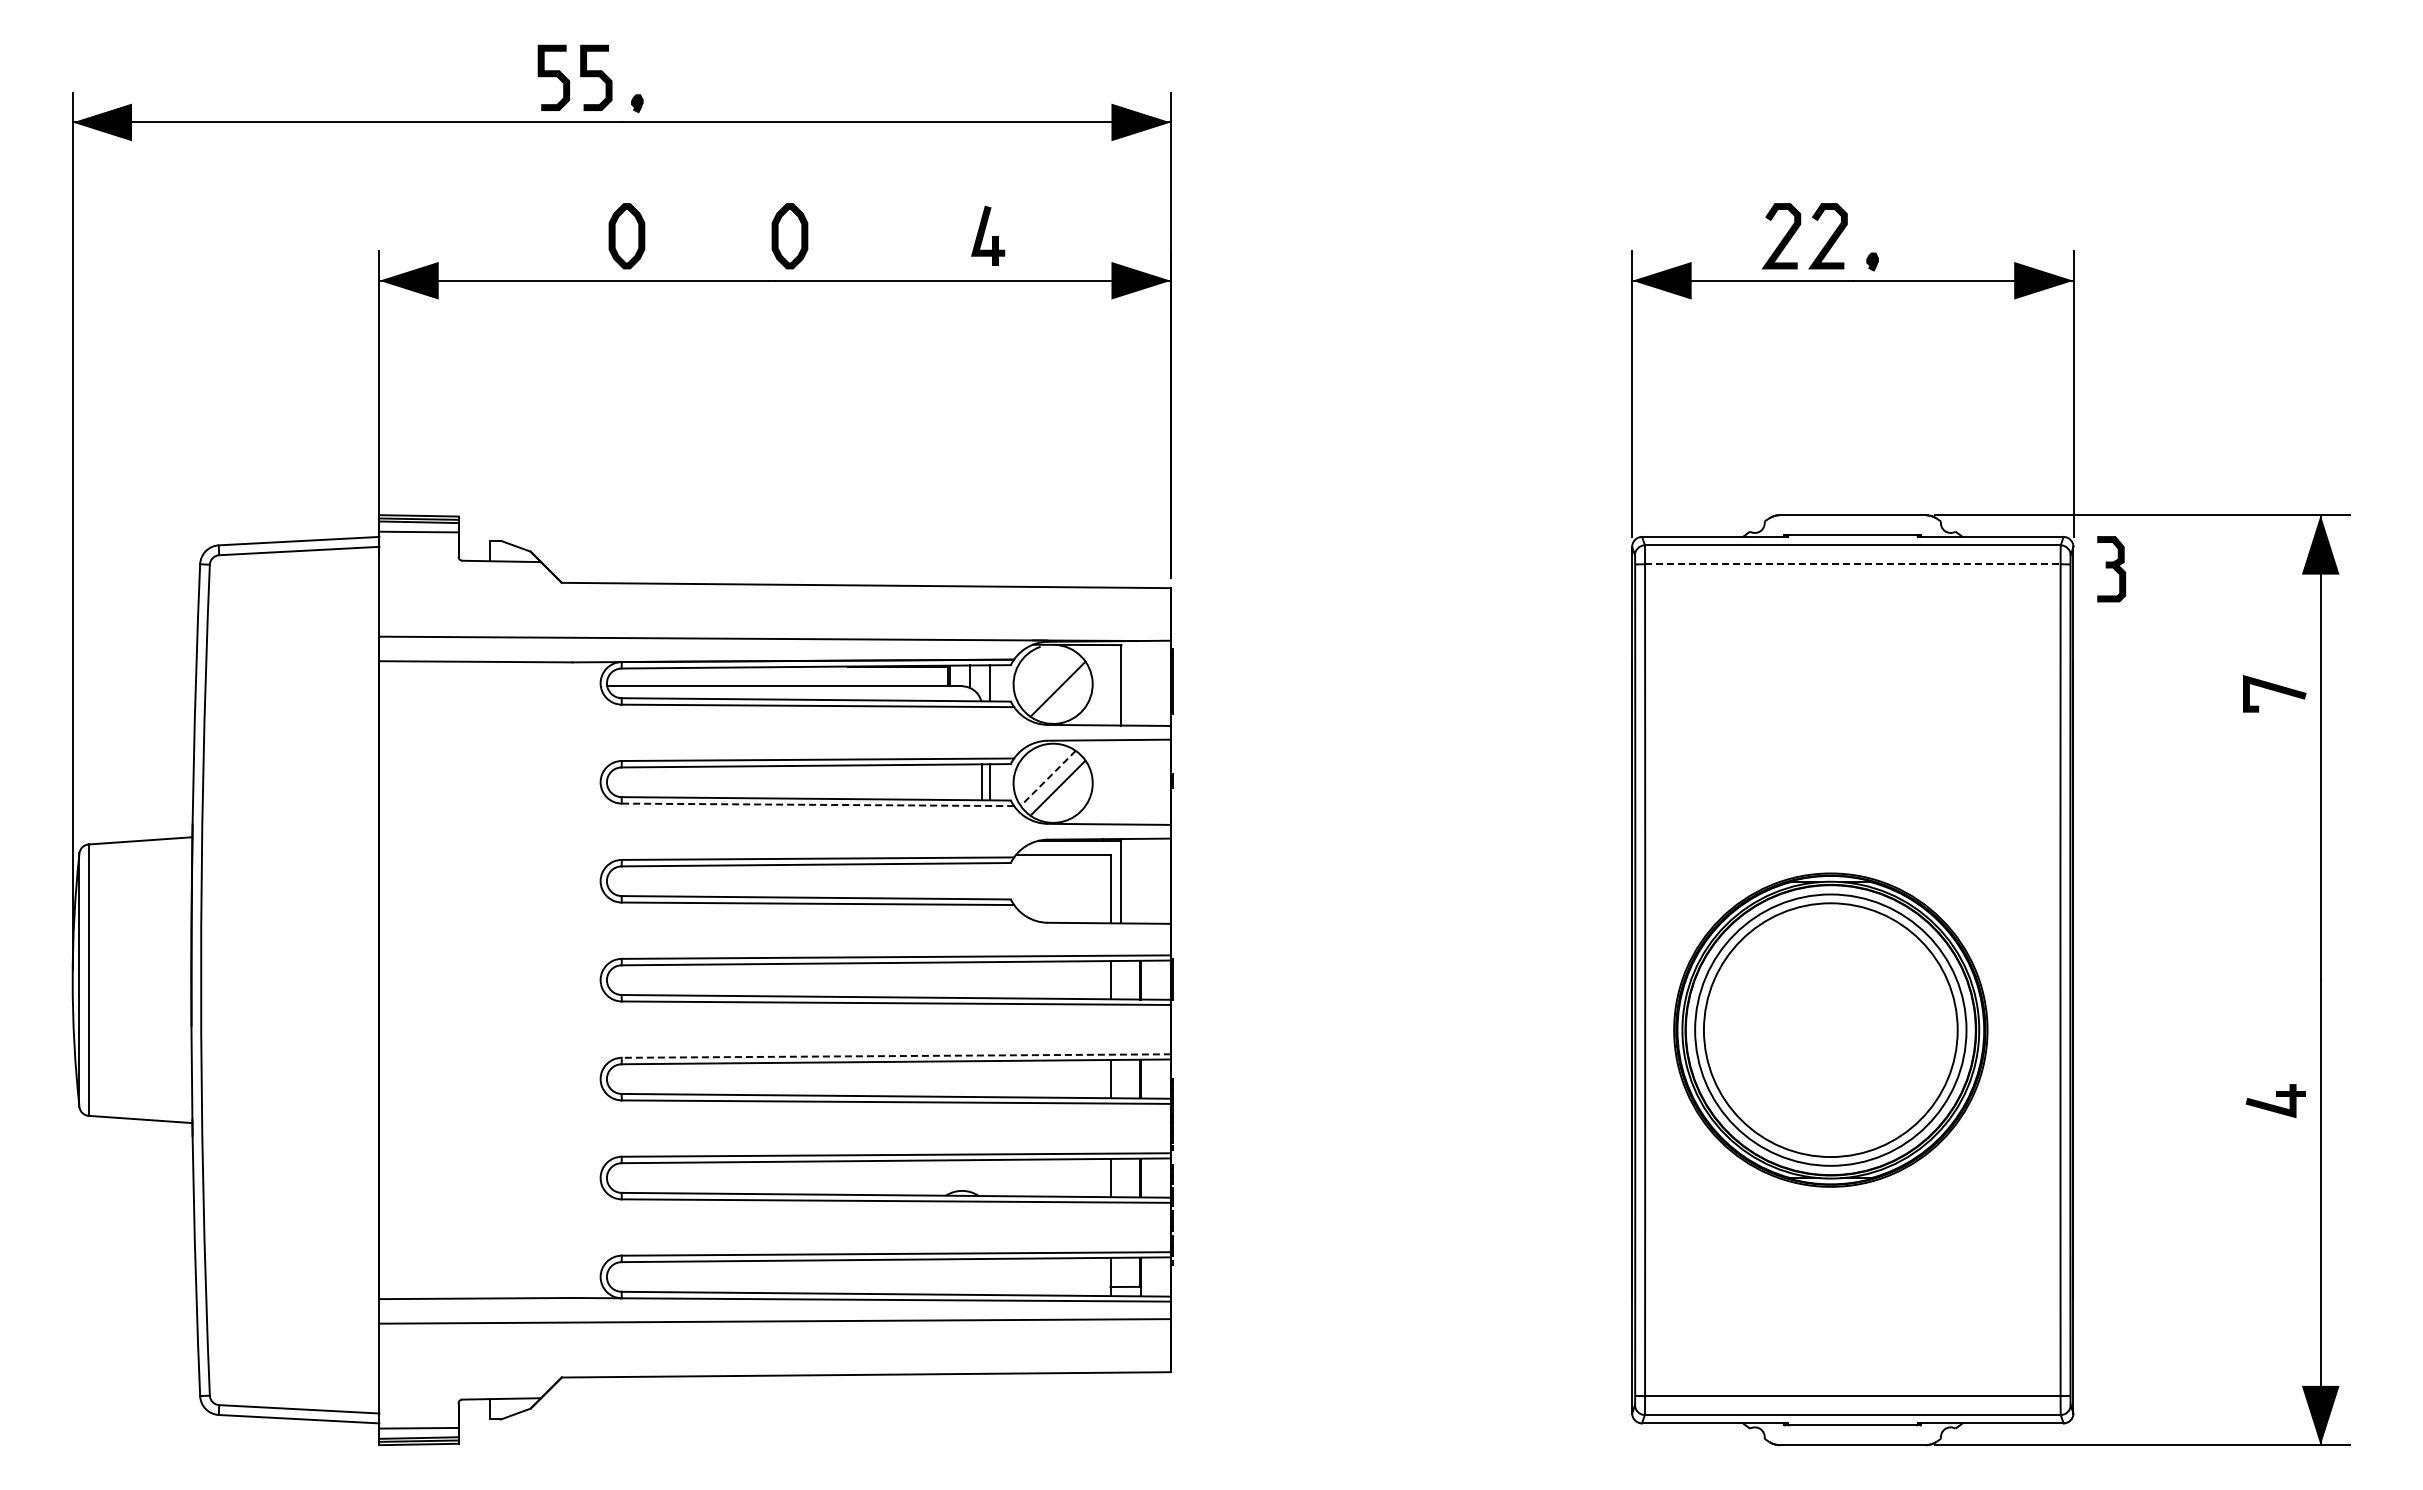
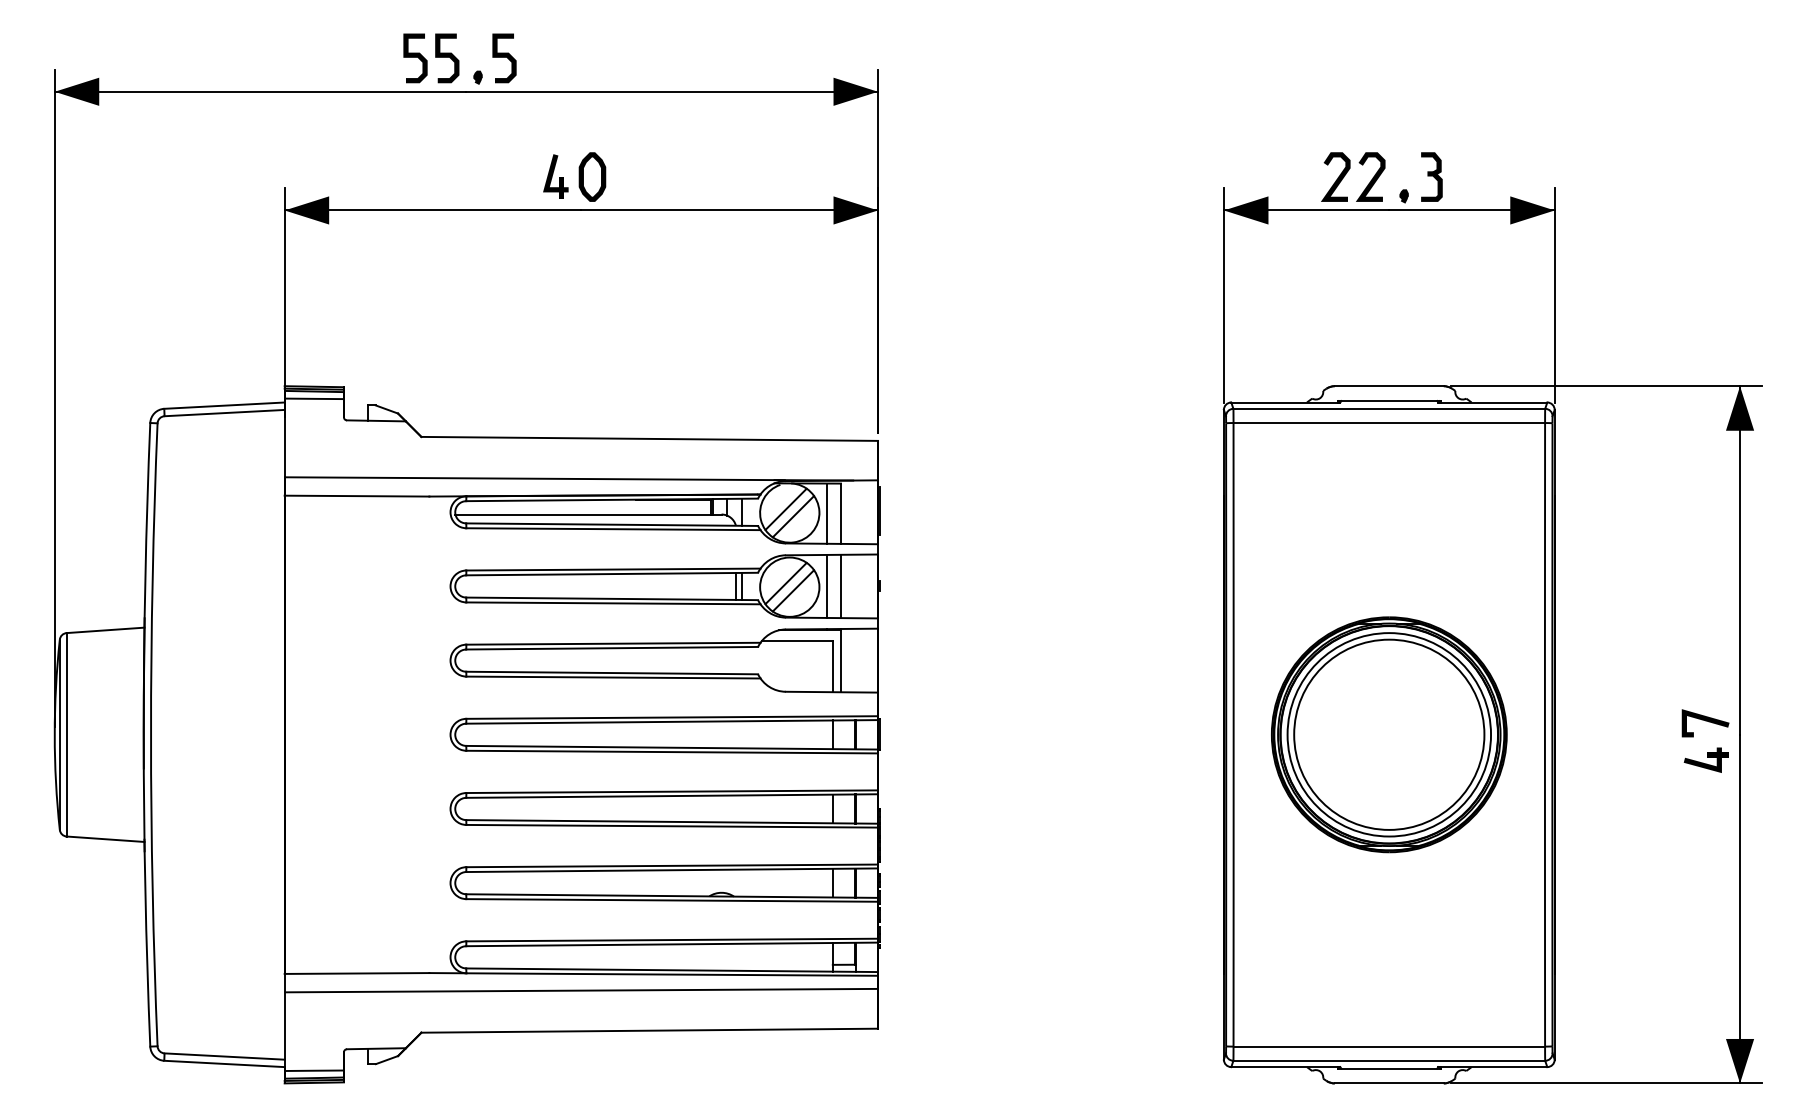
curve: (672, 77) -> (504, 58), added
part: (988, 235) -> (556, 176), moved
part: (626, 236) -> (469, 177), removed
line: (1852, 564) -> (1389, 423), dashed -> solid
part: (2111, 569) -> (1431, 177), moved
line: (1047, 679) -> (785, 509), added
line: (1102, 685) -> (826, 513), added
line: (2275, 691) -> (1706, 721), moved
line: (1048, 778) -> (786, 583), dashed -> solid
line: (1102, 782) -> (826, 586), added
line: (1121, 782) -> (841, 586), added
line: (817, 804) -> (613, 603), dashed -> solid
part: (1830, 1029) -> (1389, 734), moved
line: (896, 1056) -> (672, 792), dashed -> solid
part: (2275, 1101) -> (1706, 760), moved

